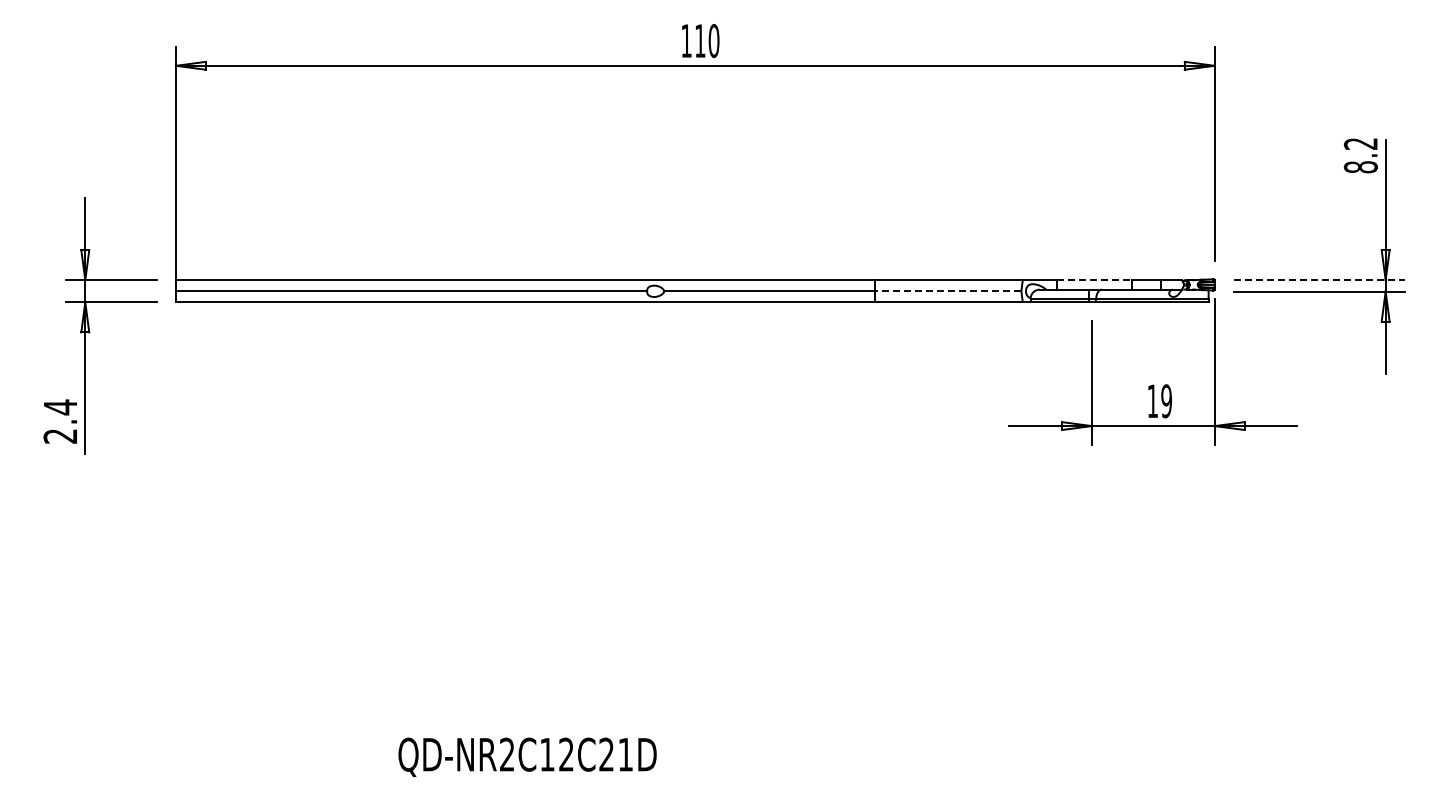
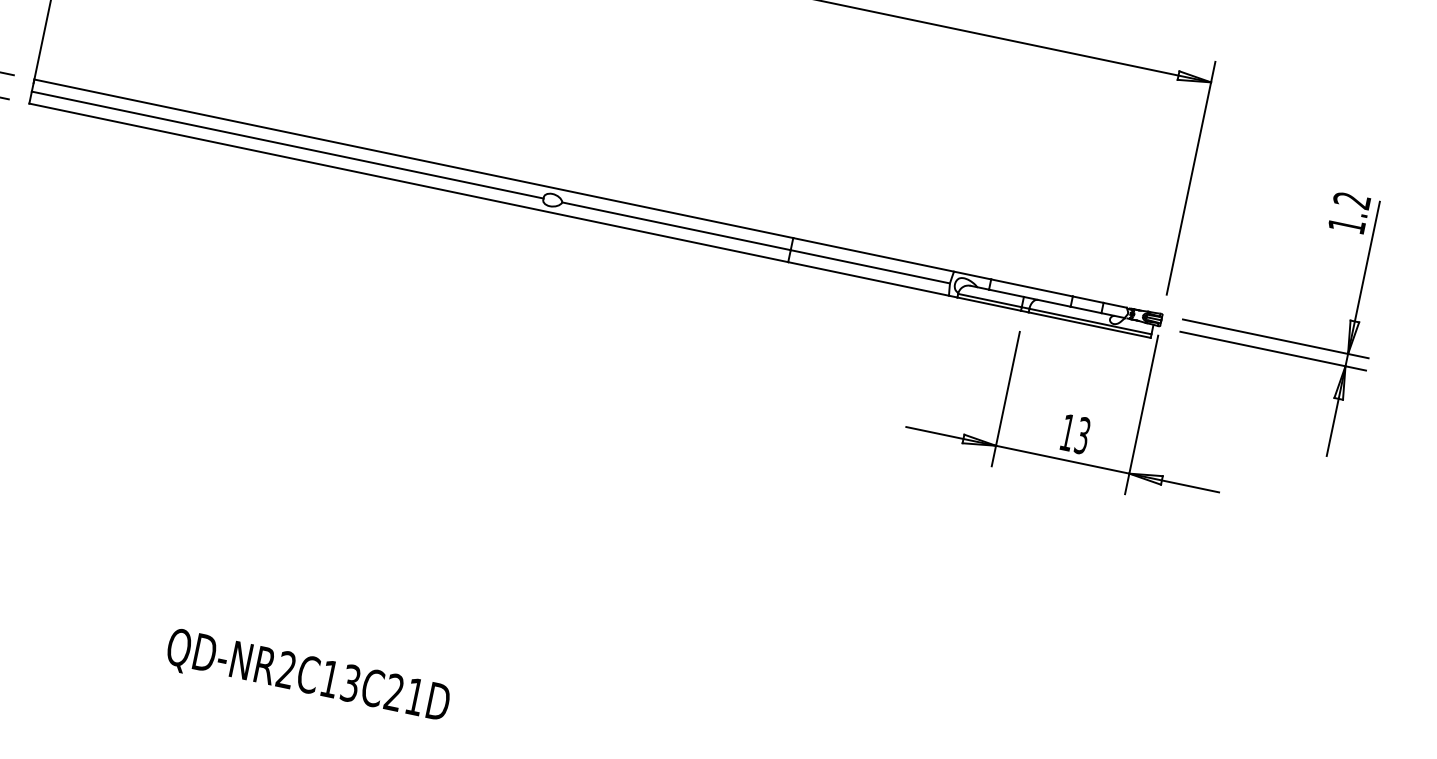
text: (1360, 167) -> (1346, 225), 8.2 -> 1.2
line: (1094, 280) -> (1031, 288), dashed -> solid
line: (1319, 280) -> (1276, 339), dashed -> solid
line: (947, 291) -> (869, 266), dashed -> solid
text: (1166, 401) -> (1082, 435), 19 -> 13
text: (566, 754) -> (350, 683), QD-NR2C12C21D -> QD-NR2C13C21D

